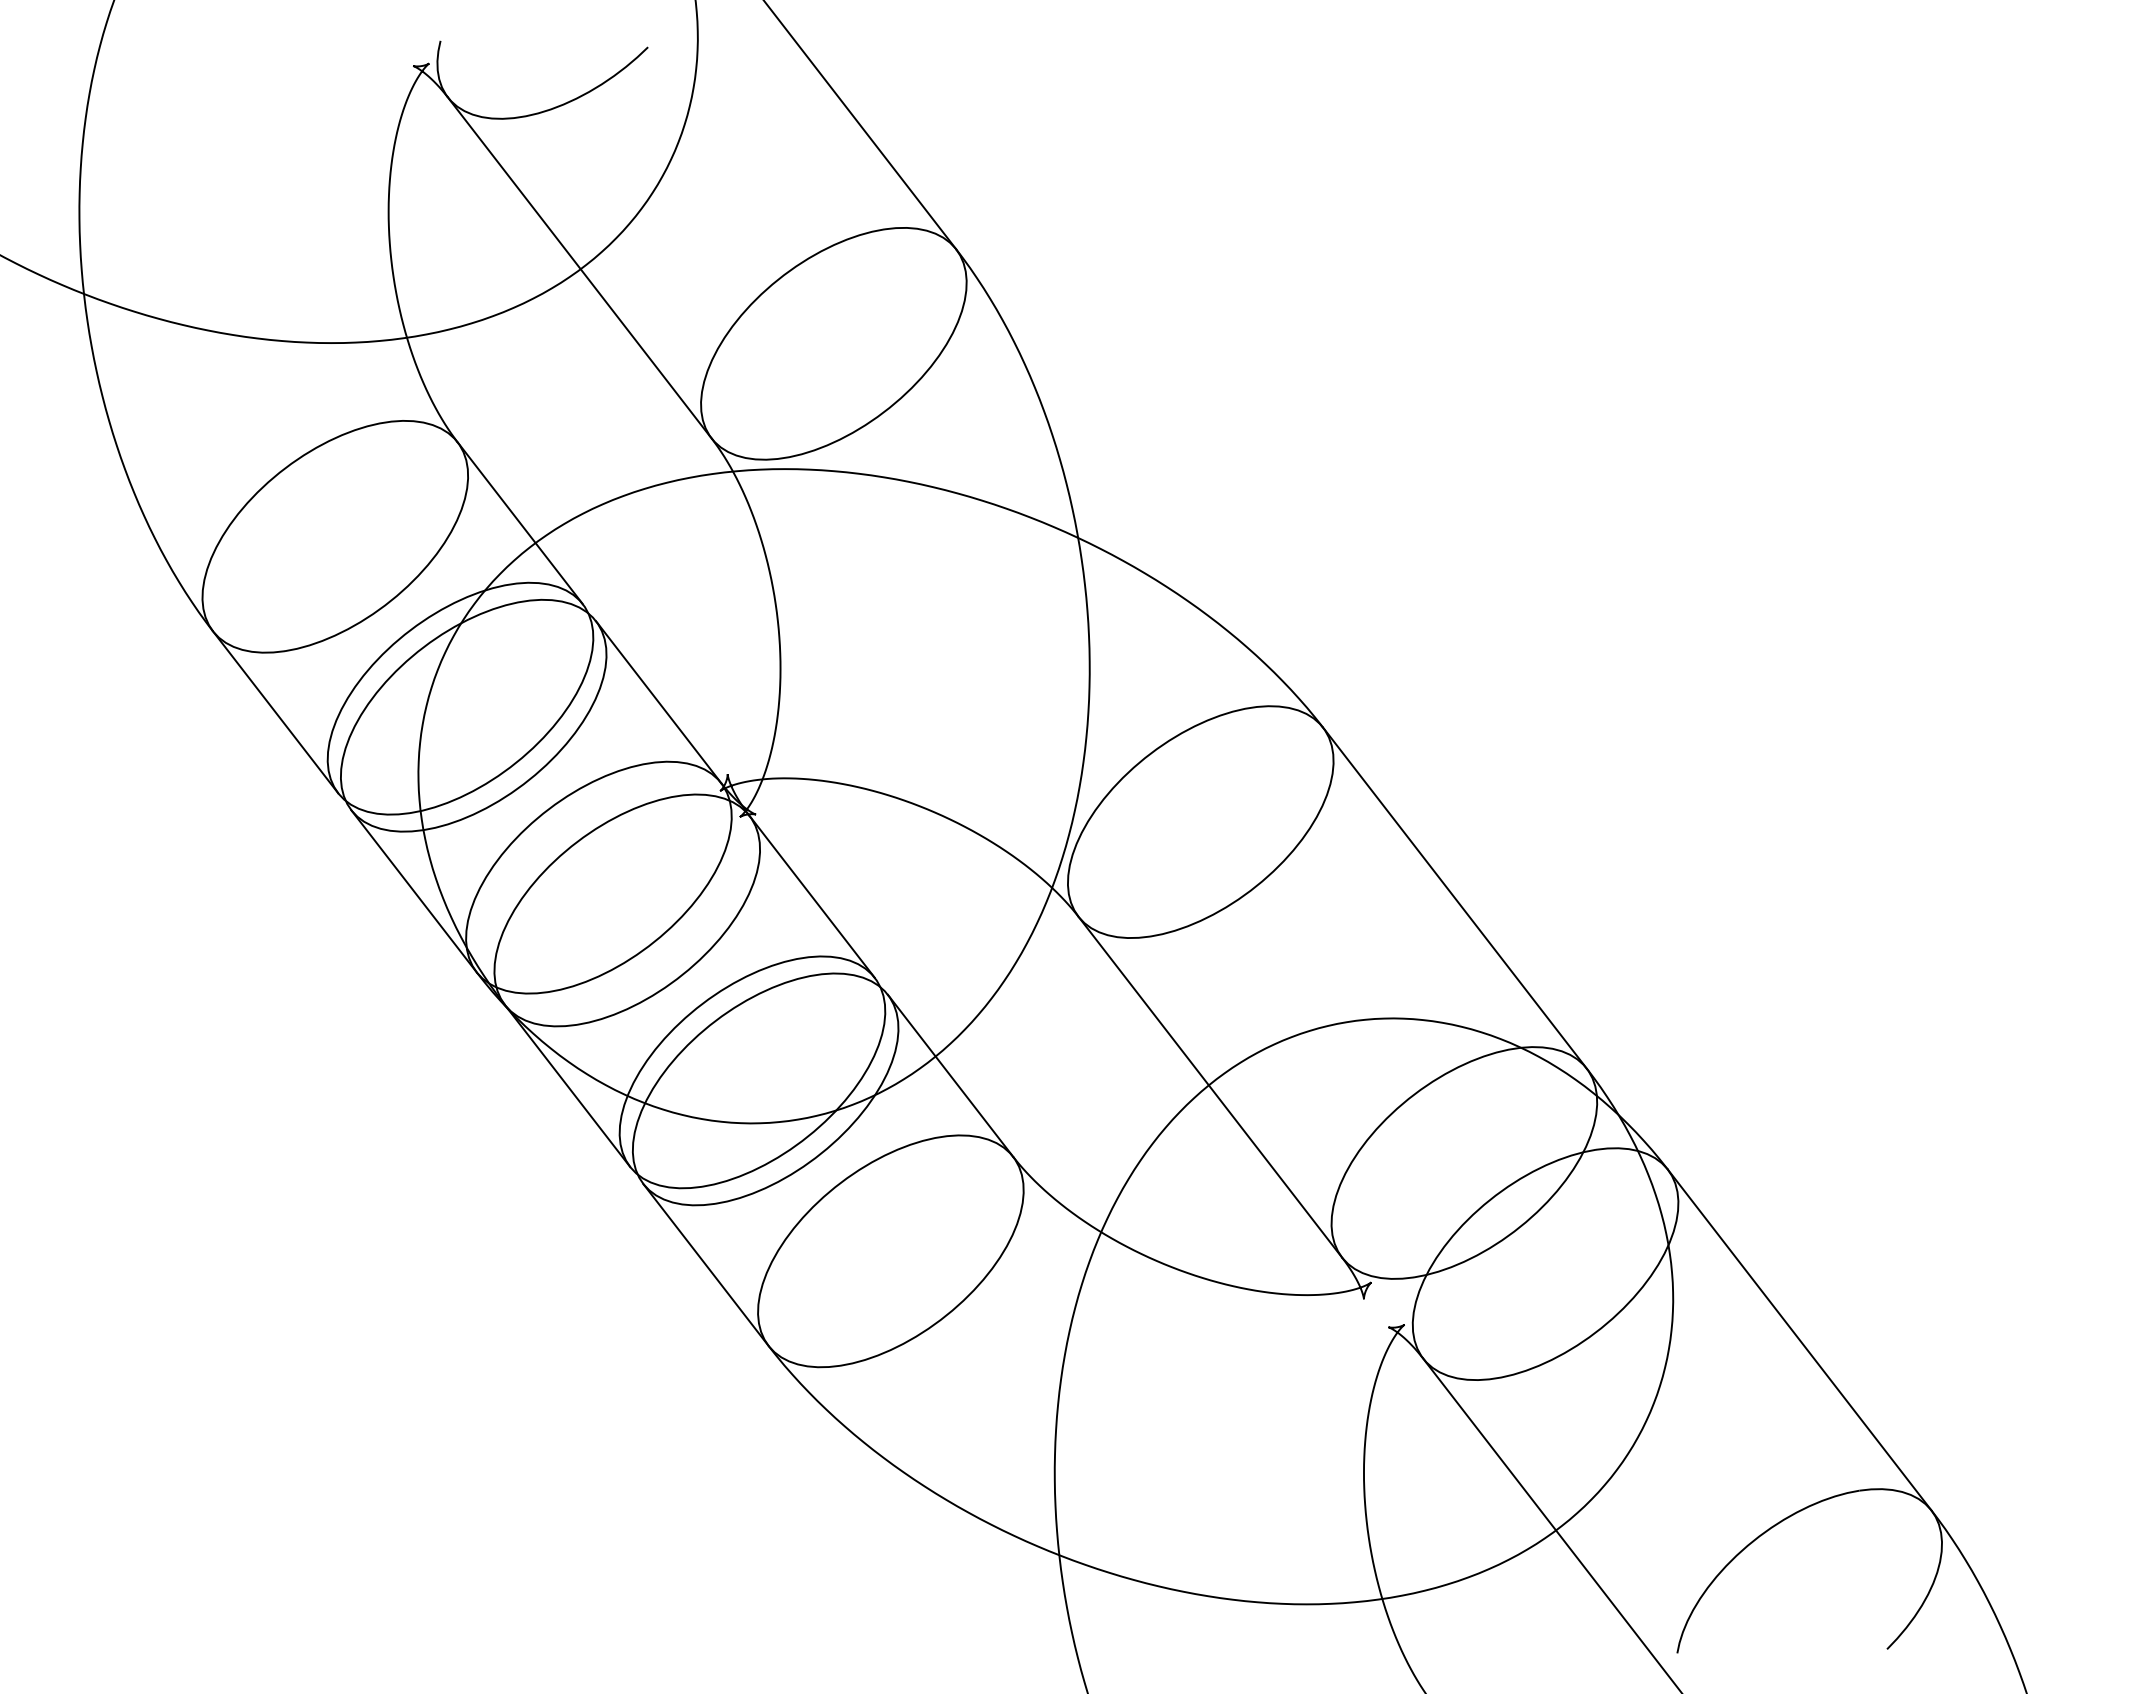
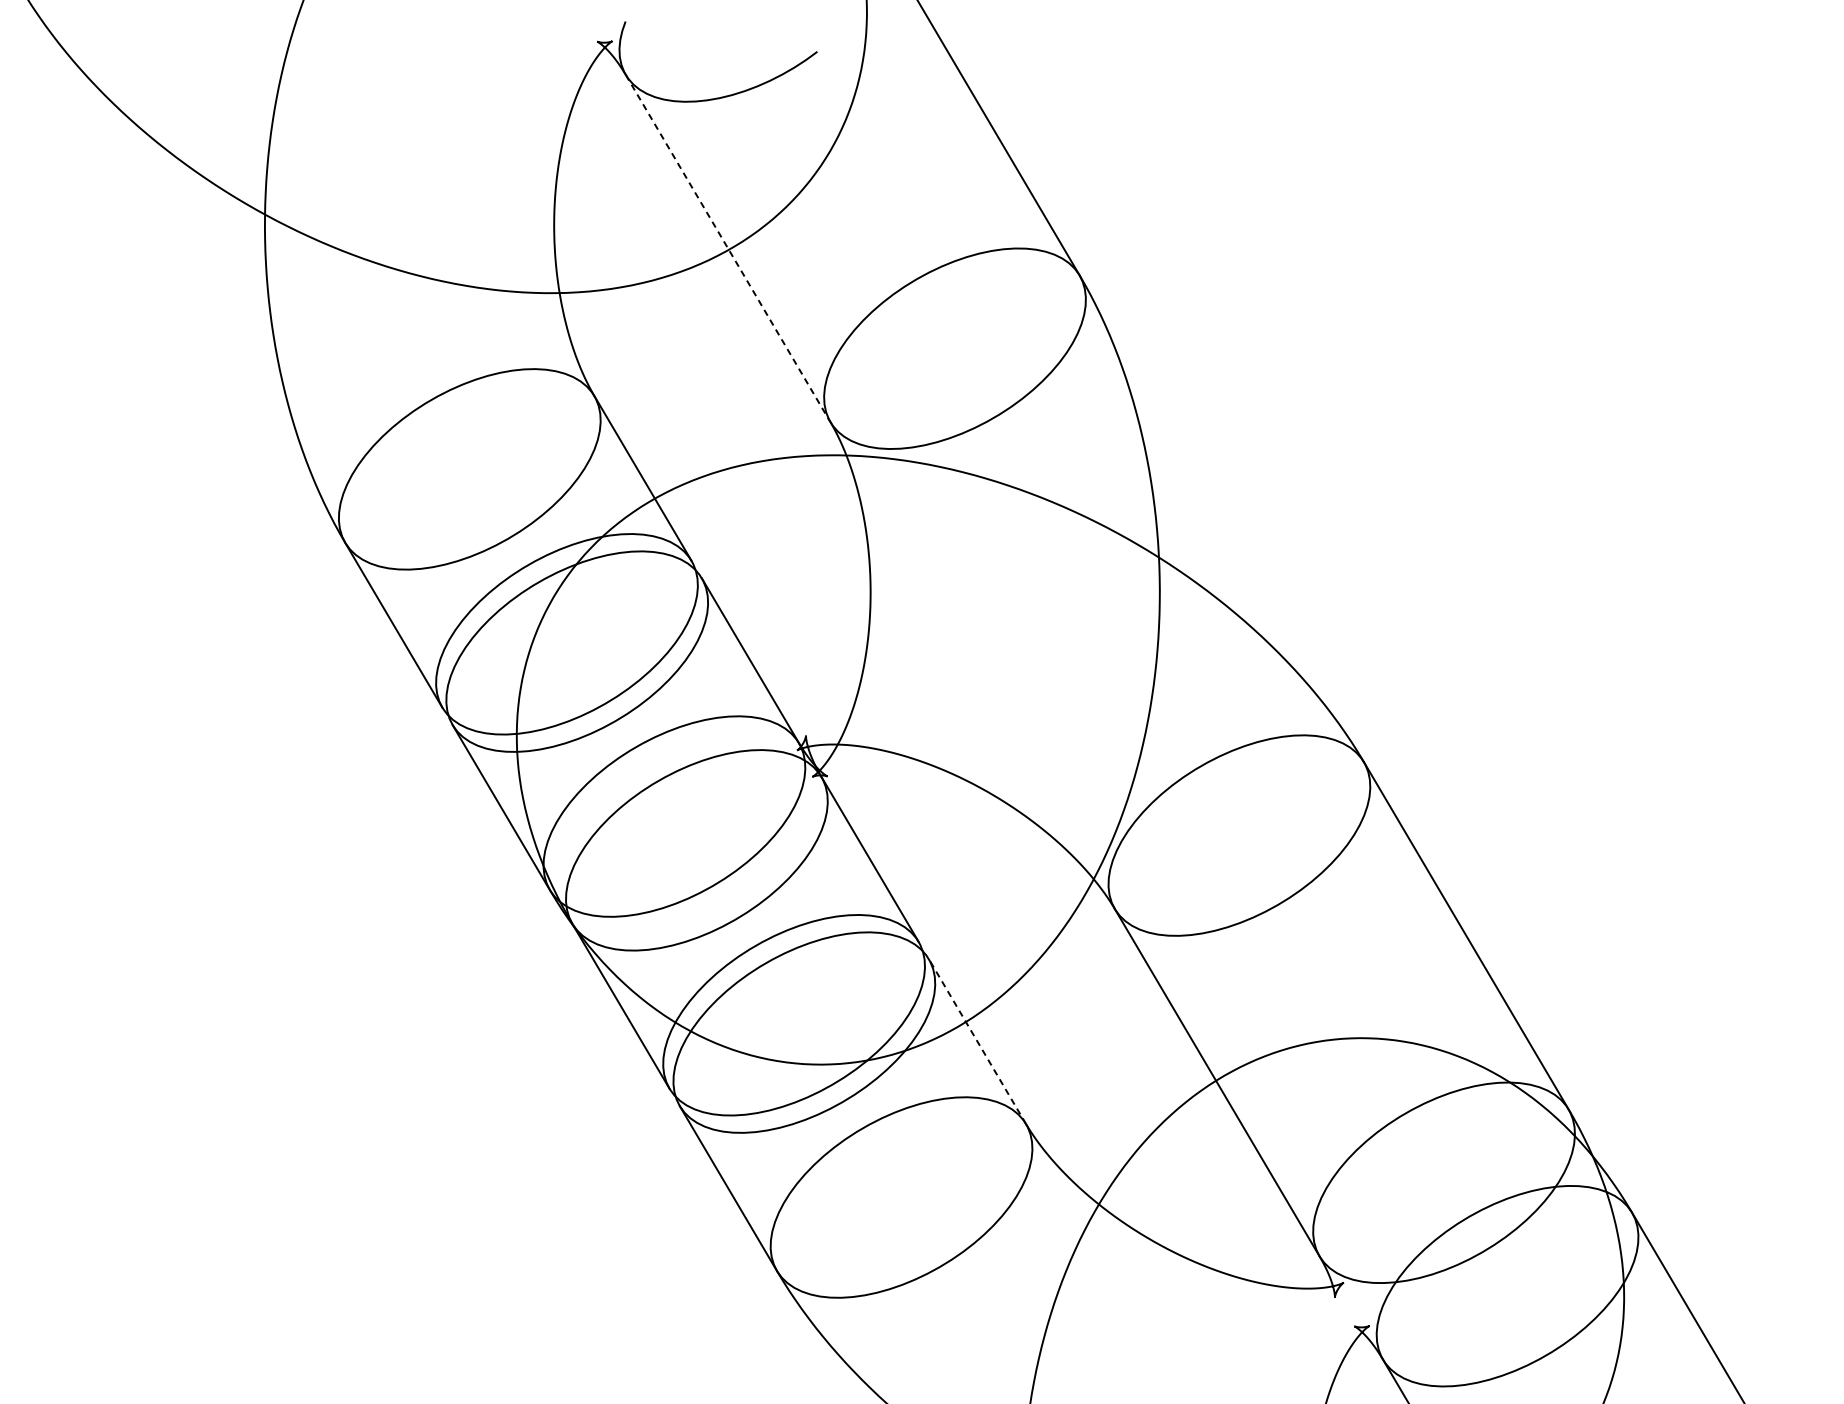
line: (580, 268) -> (728, 249), solid -> dashed
line: (950, 1075) -> (977, 1041), solid -> dashed

